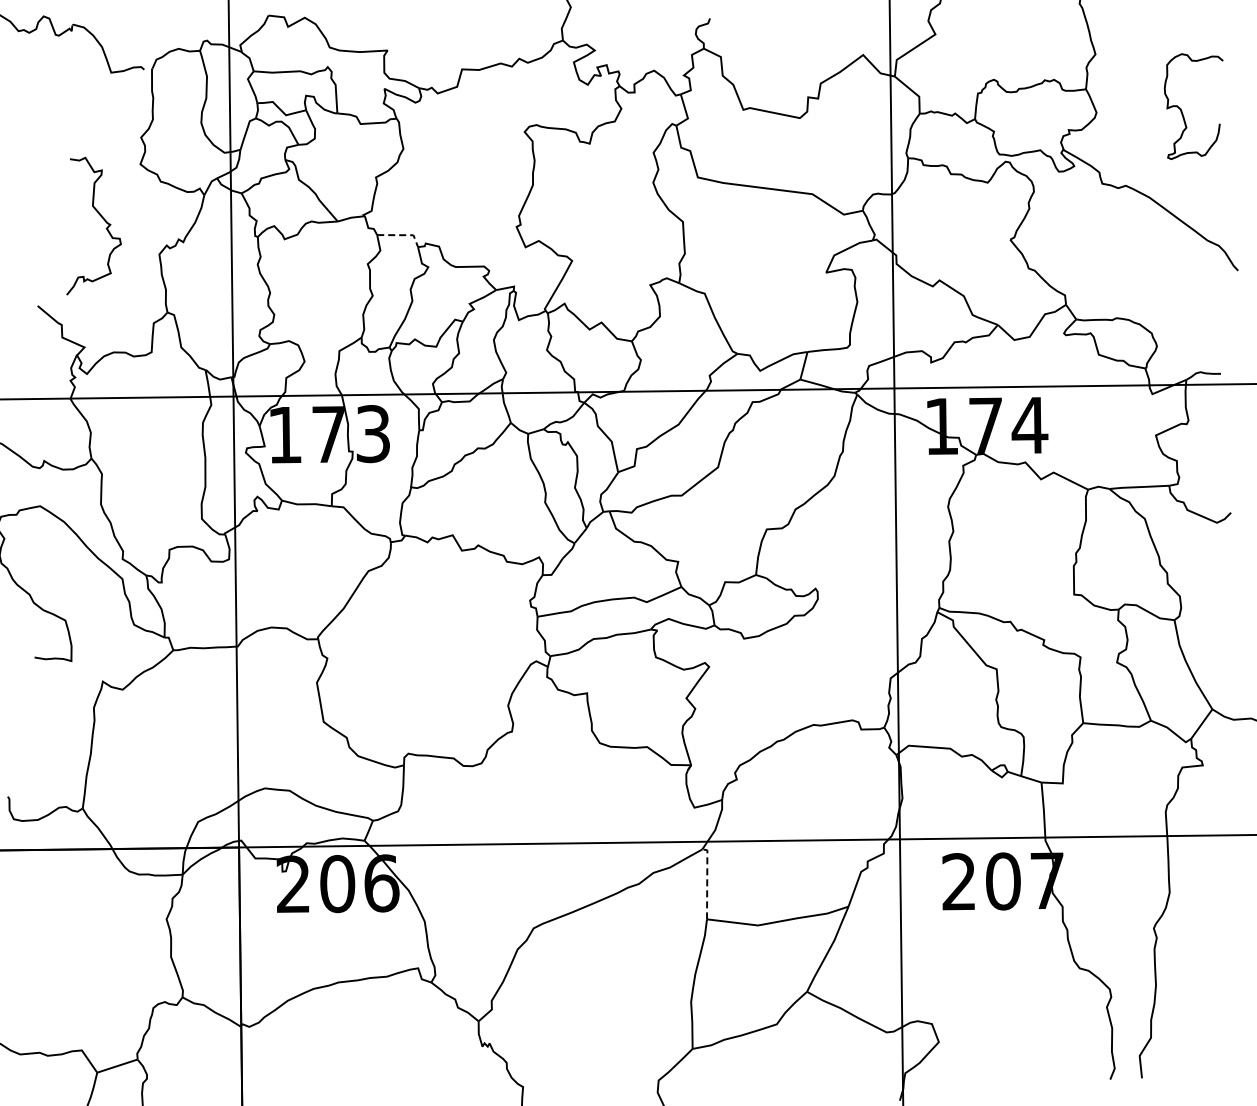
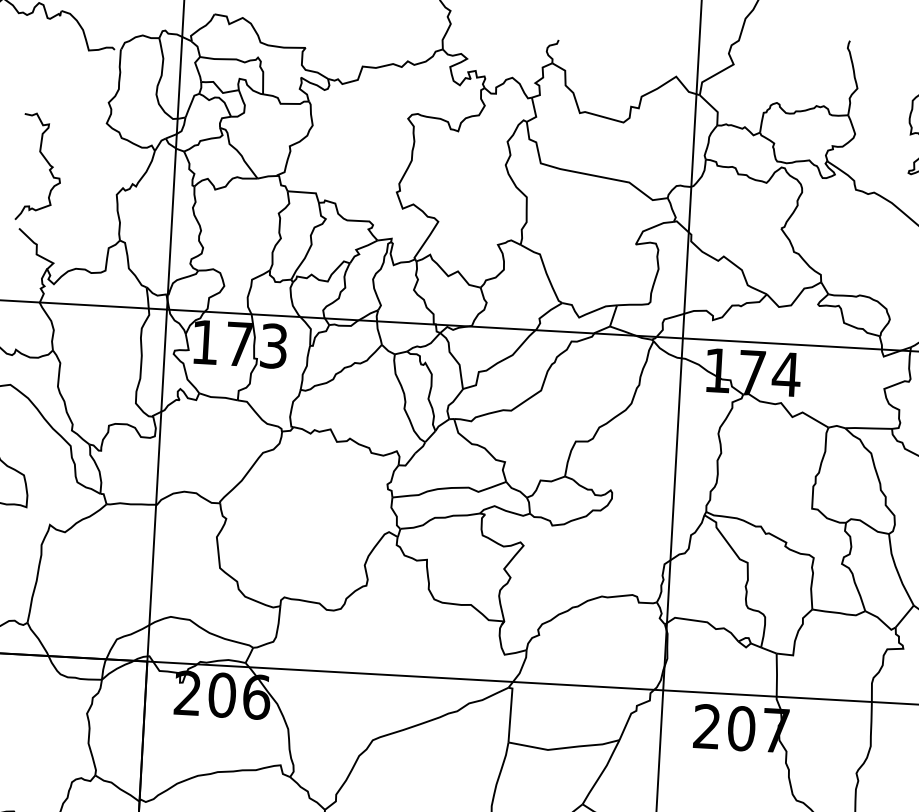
curve: (103, 220) -> (47, 163), moved
line: (402, 235) -> (307, 192), dashed -> solid
line: (707, 880) -> (510, 712), dashed -> solid

